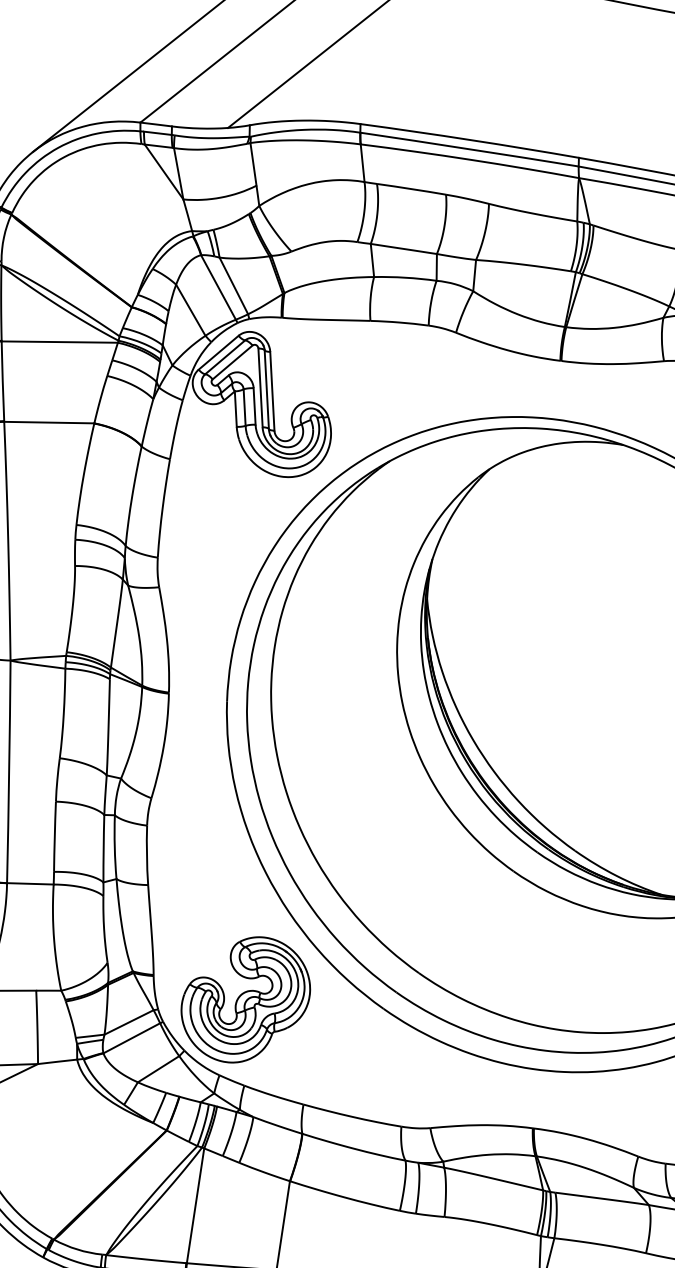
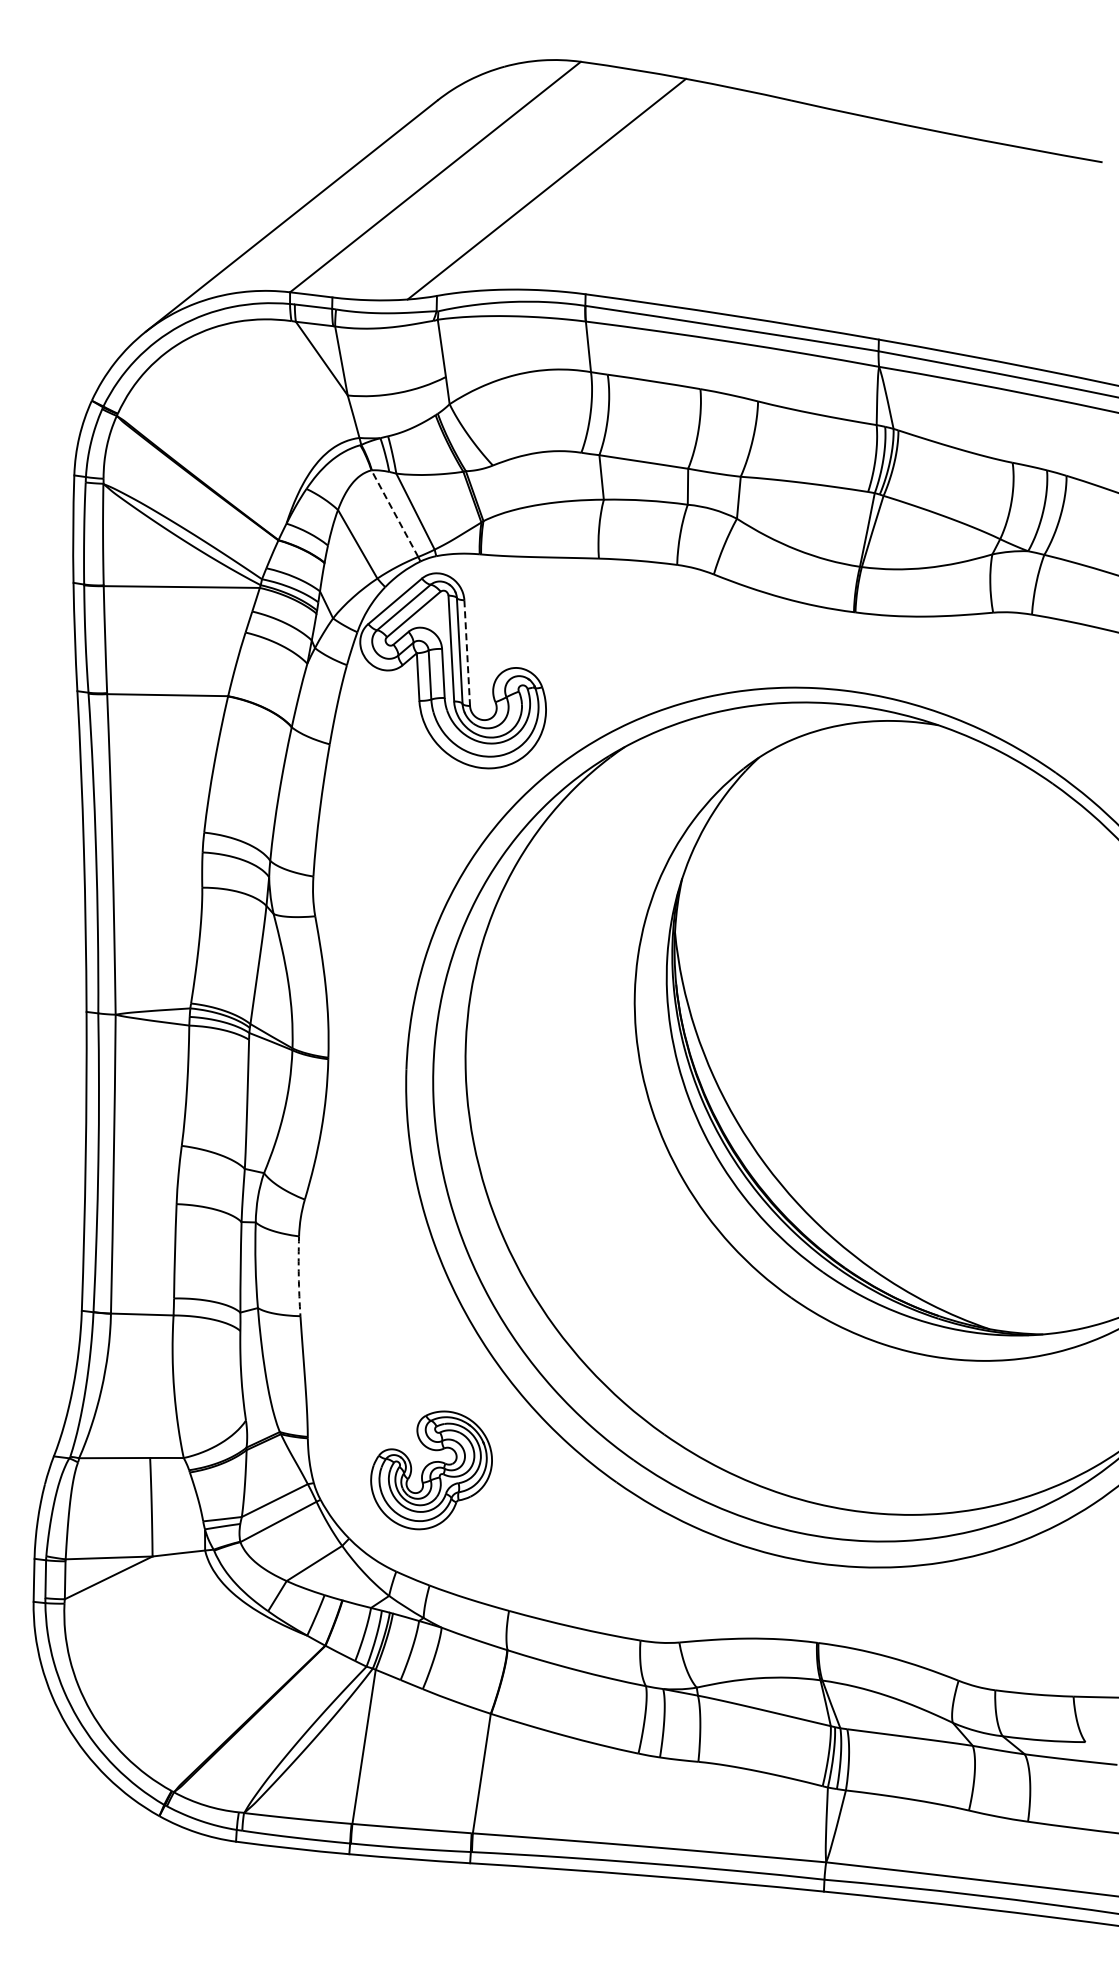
line: (218, 287) -> (394, 513), solid -> dashed
line: (272, 391) -> (467, 653), solid -> dashed
arc: (146, 855) -> (298, 1276), solid -> dashed
part: (245, 1000) -> (431, 1470), size x0.7

